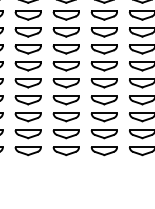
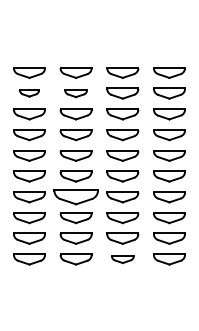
part: (28, 15) -> (29, 93), size x0.6
part: (65, 15) -> (75, 93), size x0.7
part: (65, 100) -> (75, 197), size x1.4
part: (104, 150) -> (122, 259), size x0.7

